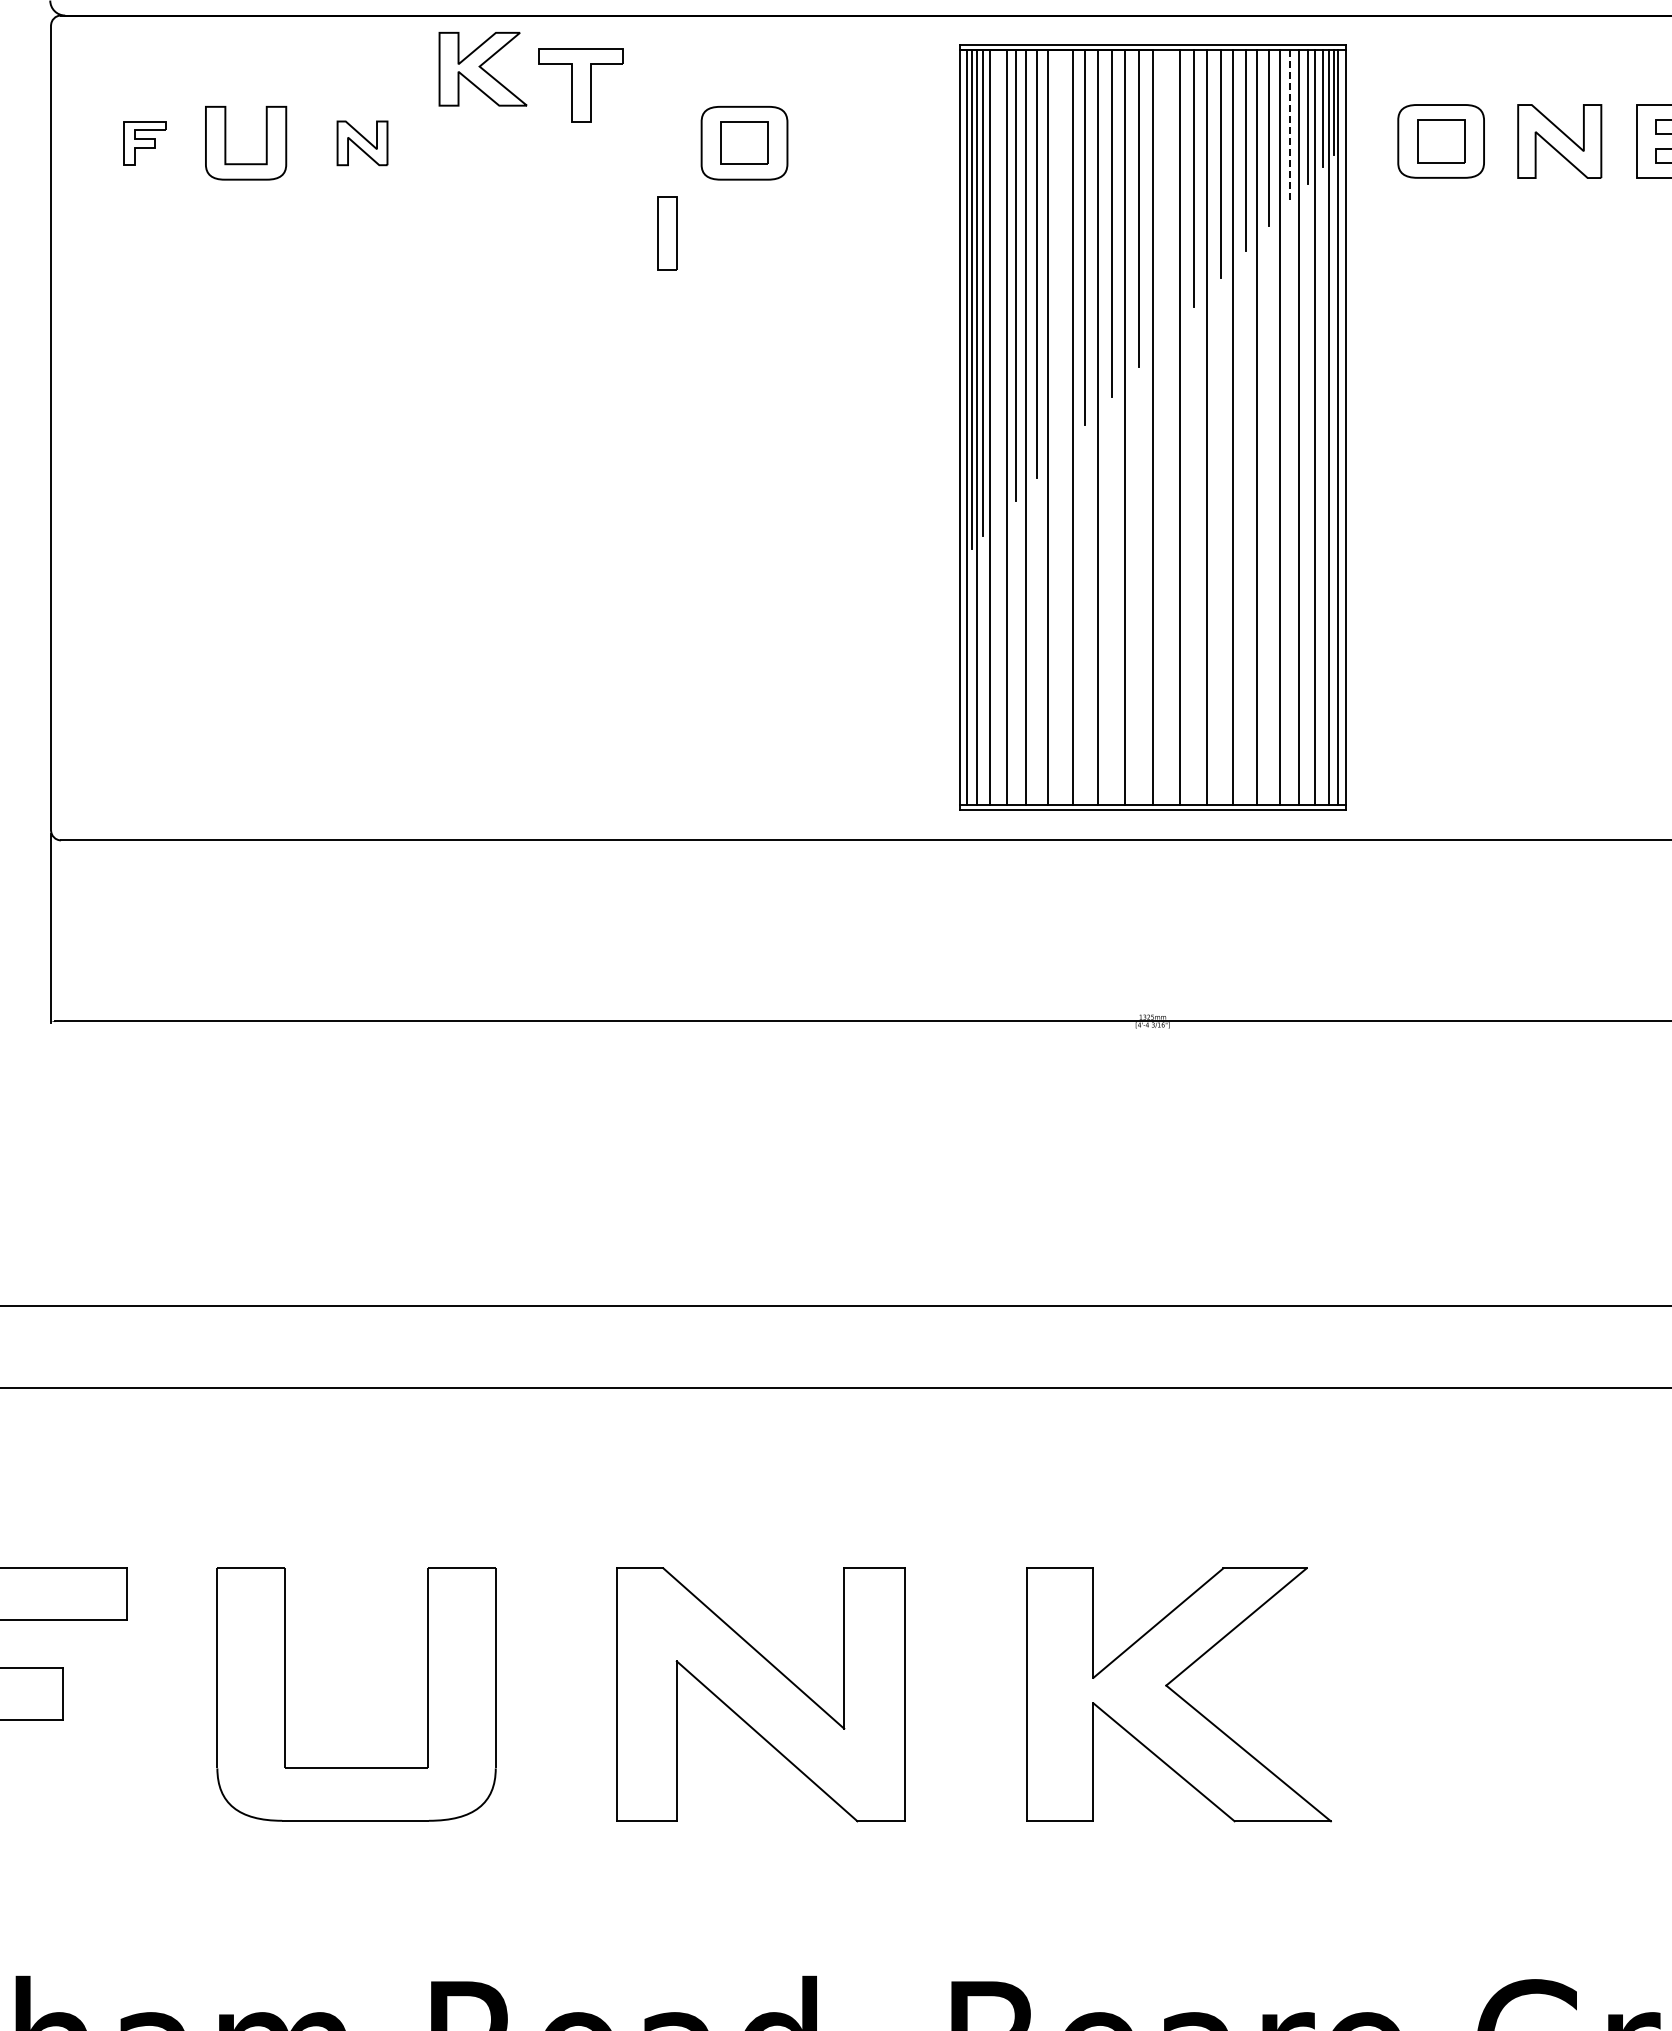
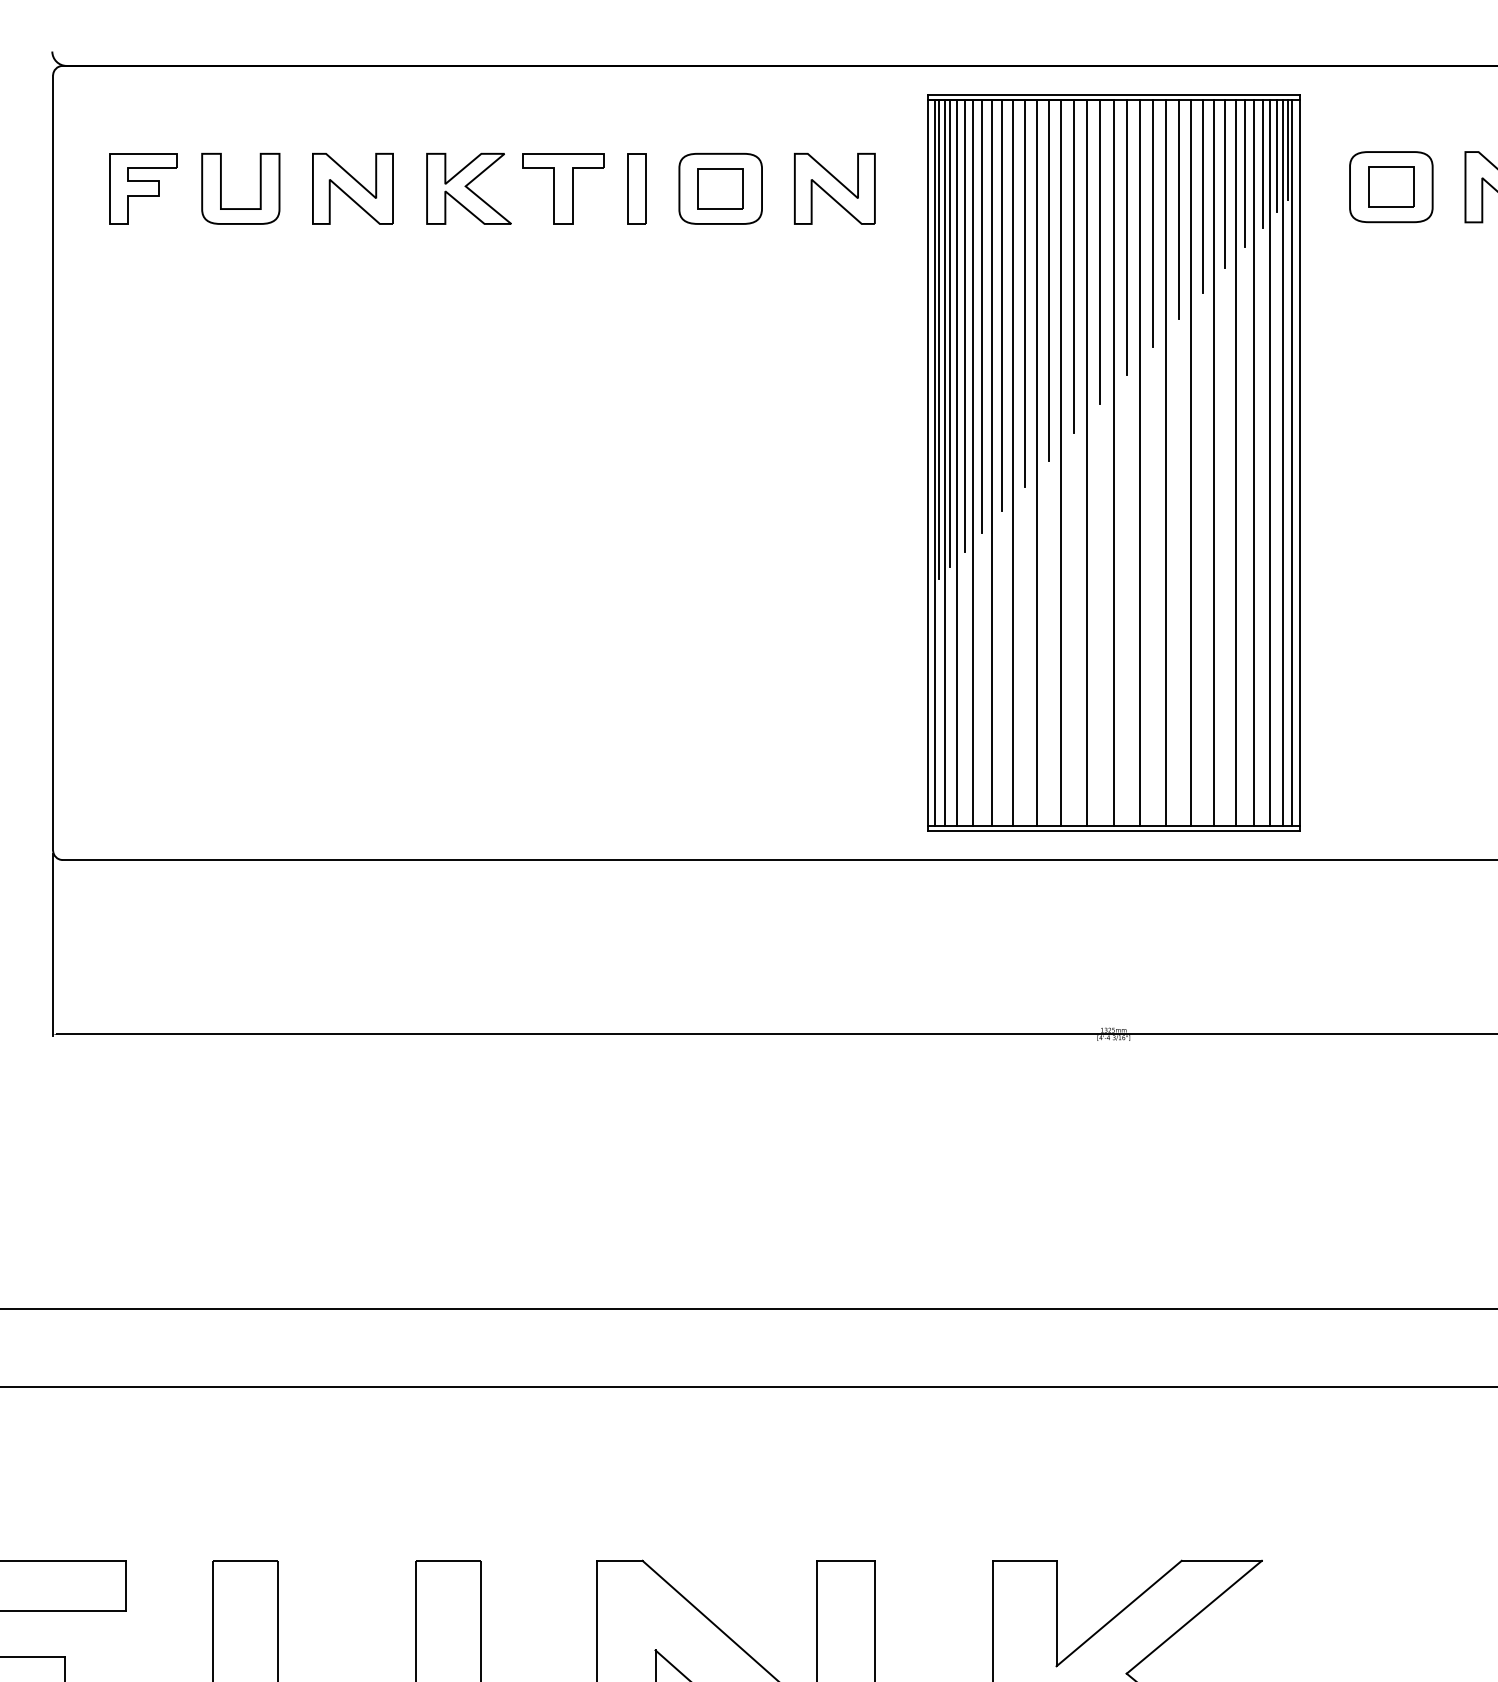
part: (482, 69) -> (468, 189), moved
part: (580, 85) -> (562, 189), moved
line: (1289, 127) -> (1245, 173), dashed -> solid
part: (144, 143) -> (143, 189), size x1.67
part: (362, 143) -> (352, 189), size x1.67
part: (862, 143) -> (834, 189), added
line: (1166, 193) -> (1126, 237), added
part: (667, 233) -> (636, 189), moved
line: (1060, 251) -> (1024, 293), added
line: (998, 285) -> (965, 325), added

